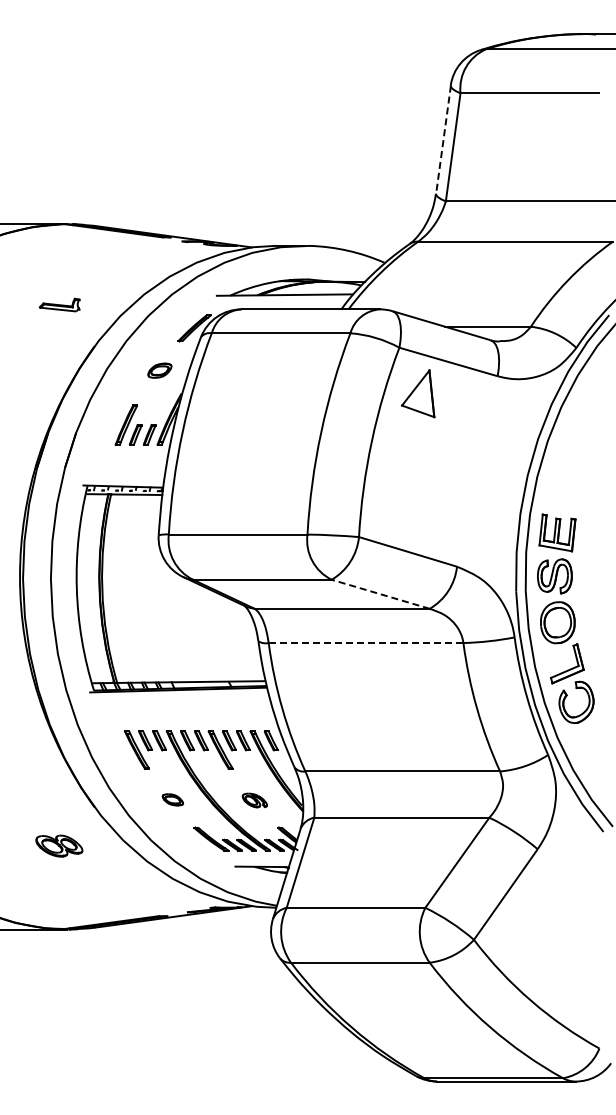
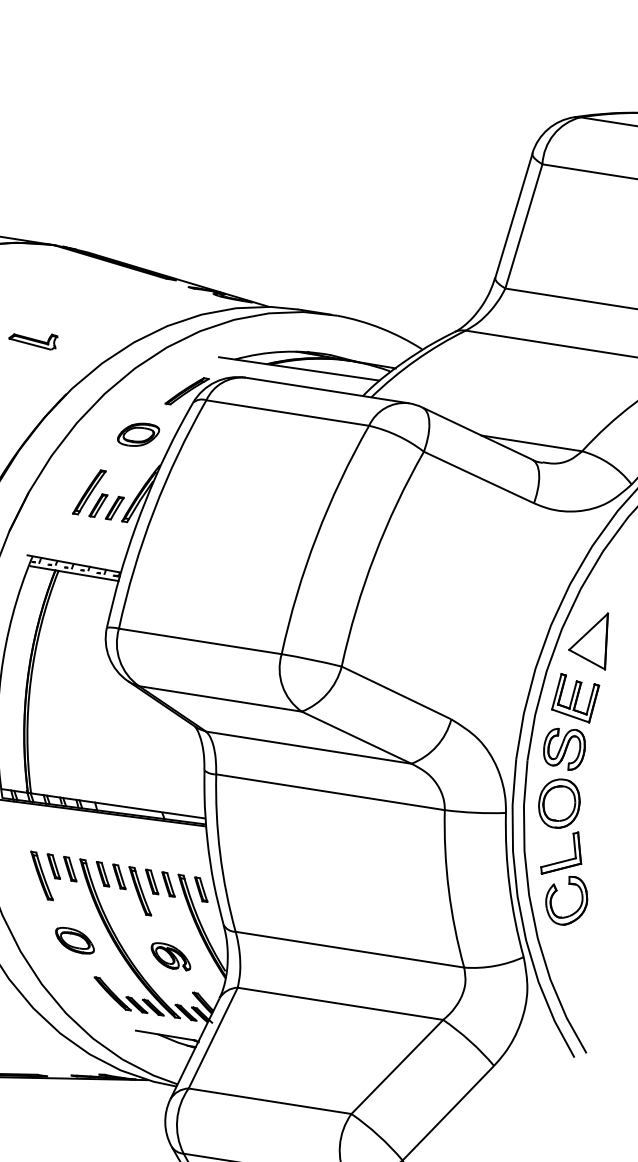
line: (443, 139) -> (513, 215), dashed -> solid
part: (159, 370) -> (138, 434), size x1.43
part: (418, 393) -> (590, 638), moved
line: (380, 594) -> (356, 737), dashed -> solid
line: (366, 643) -> (330, 792), dashed -> solid
part: (172, 799) -> (74, 940), size x1.67
part: (254, 800) -> (170, 956), size x1.43

